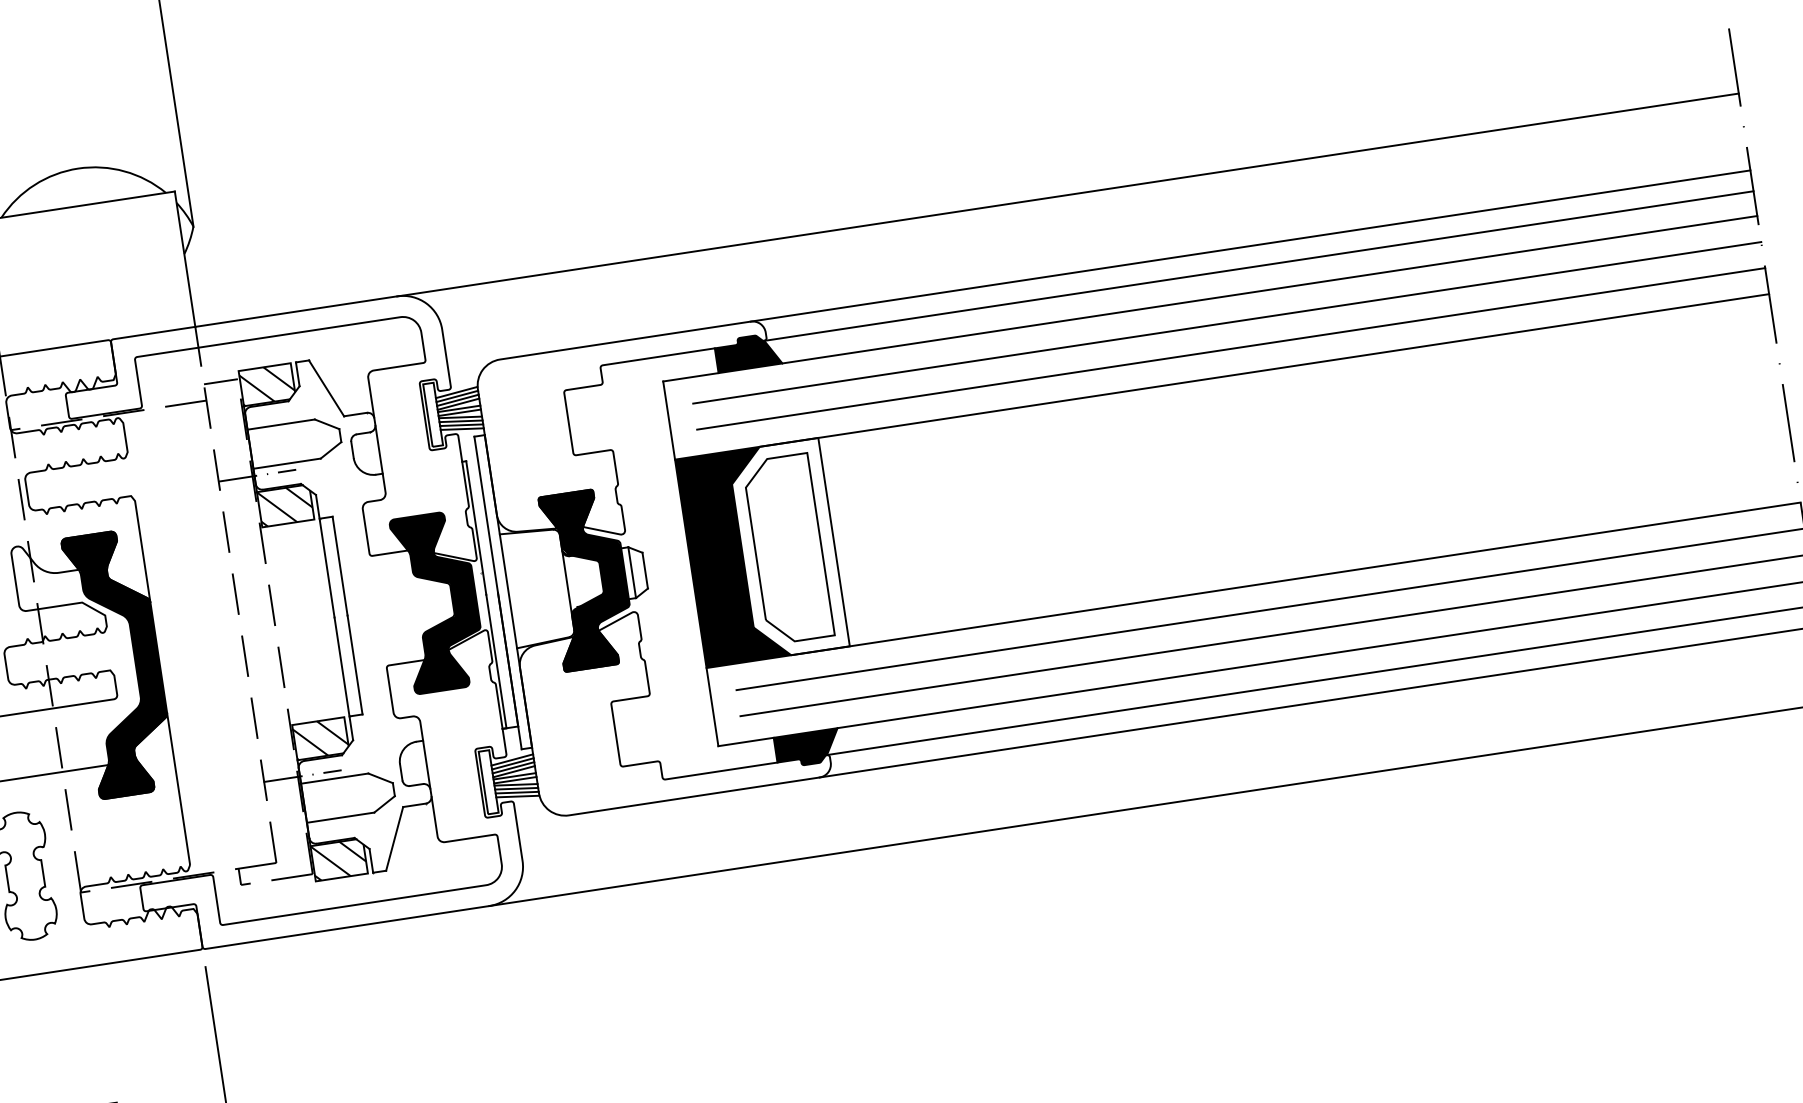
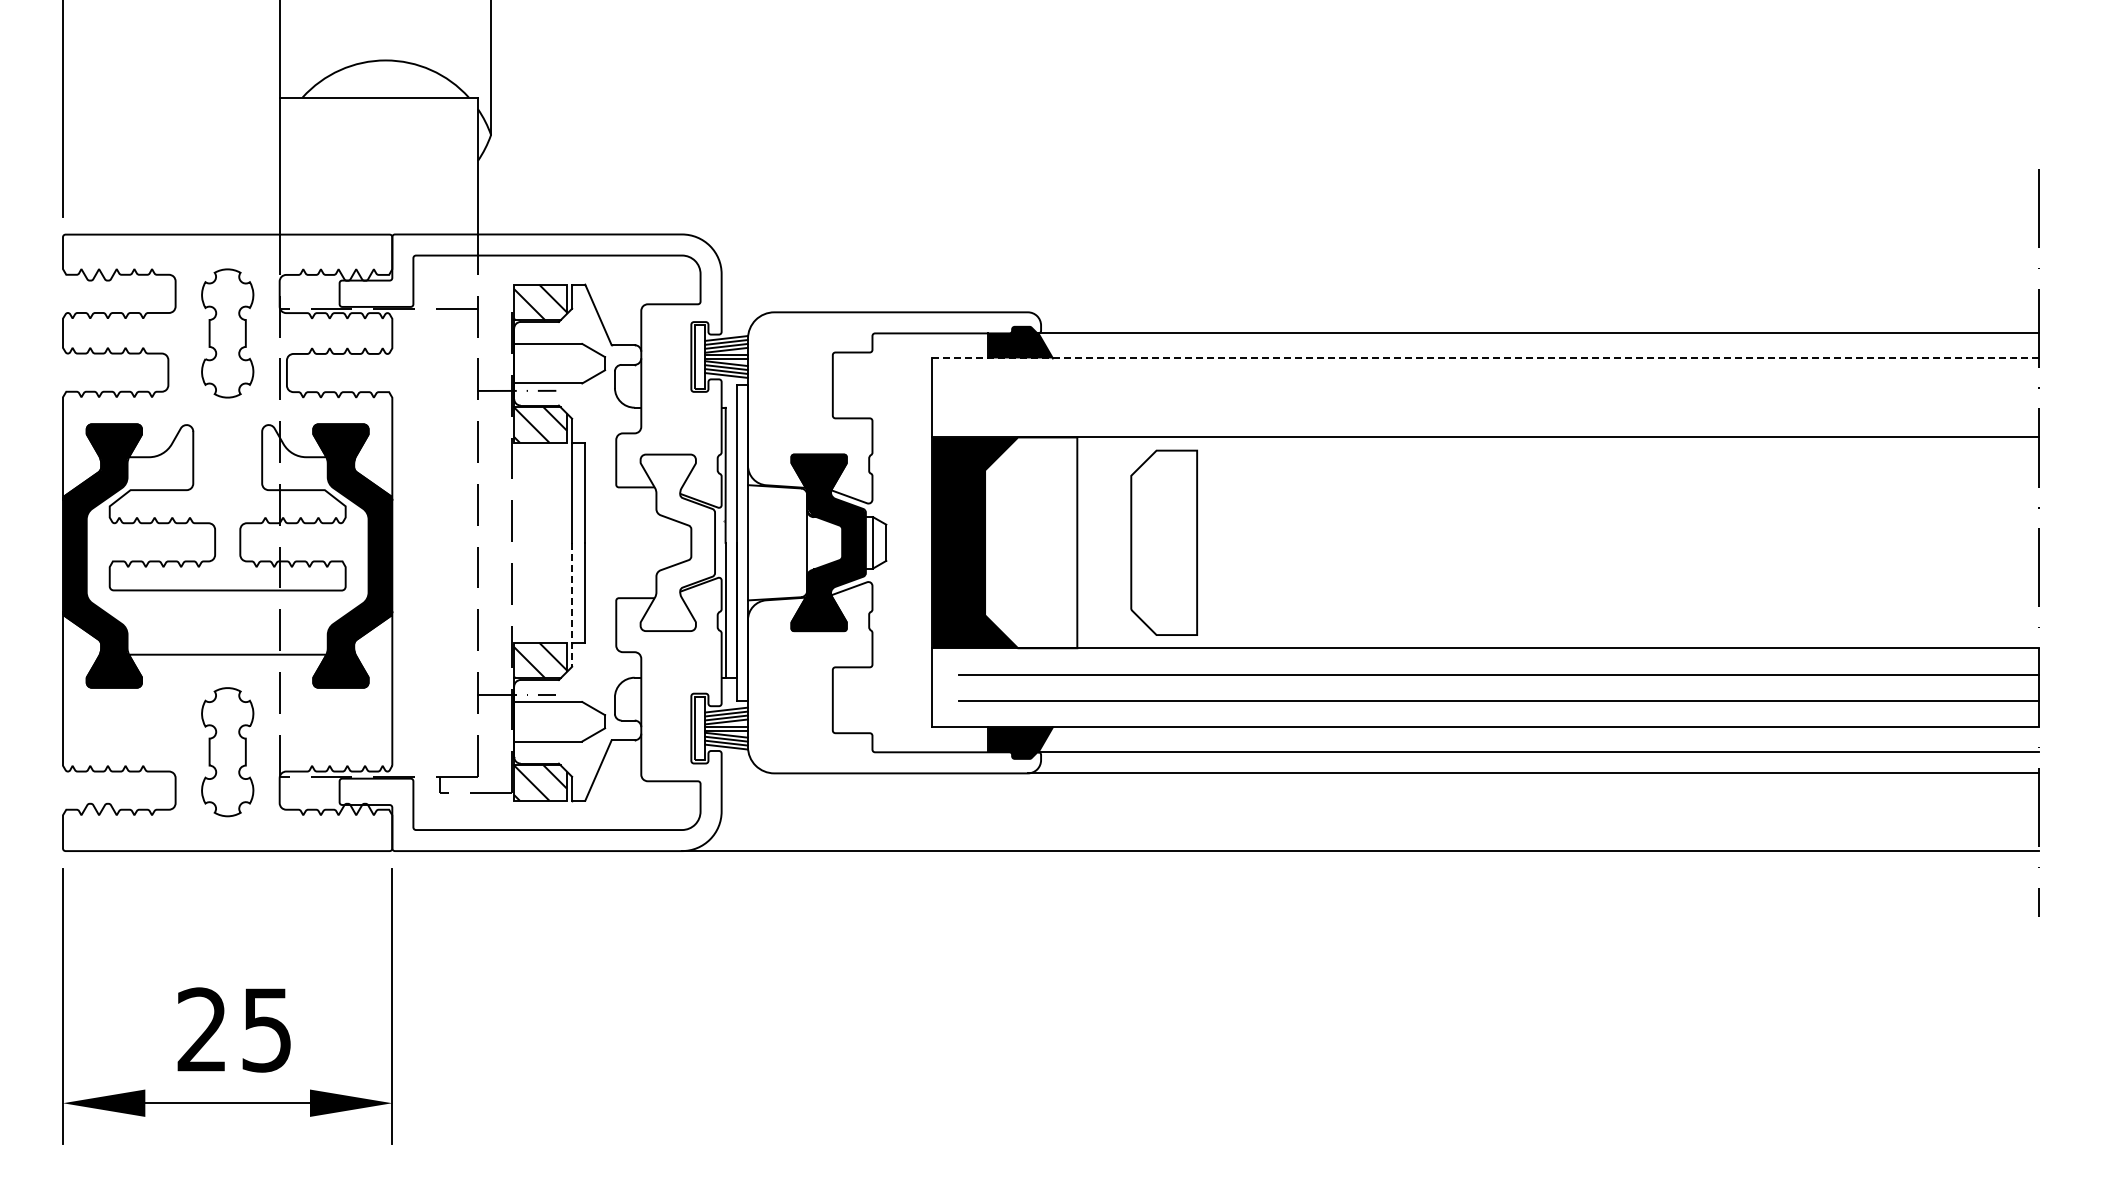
line: (1067, 194) -> (1360, 234), removed
line: (1249, 246) -> (1532, 312), removed
line: (1211, 298) -> (1486, 358), solid -> dashed
line: (1226, 322) -> (1498, 384), removed
line: (1230, 349) -> (1498, 411), removed
line: (220, 381) -> (494, 292), removed
part: (787, 548) -> (1163, 542), moved
fill: (438, 601) -> (677, 542), removed
line: (344, 679) -> (572, 605), solid -> dashed

